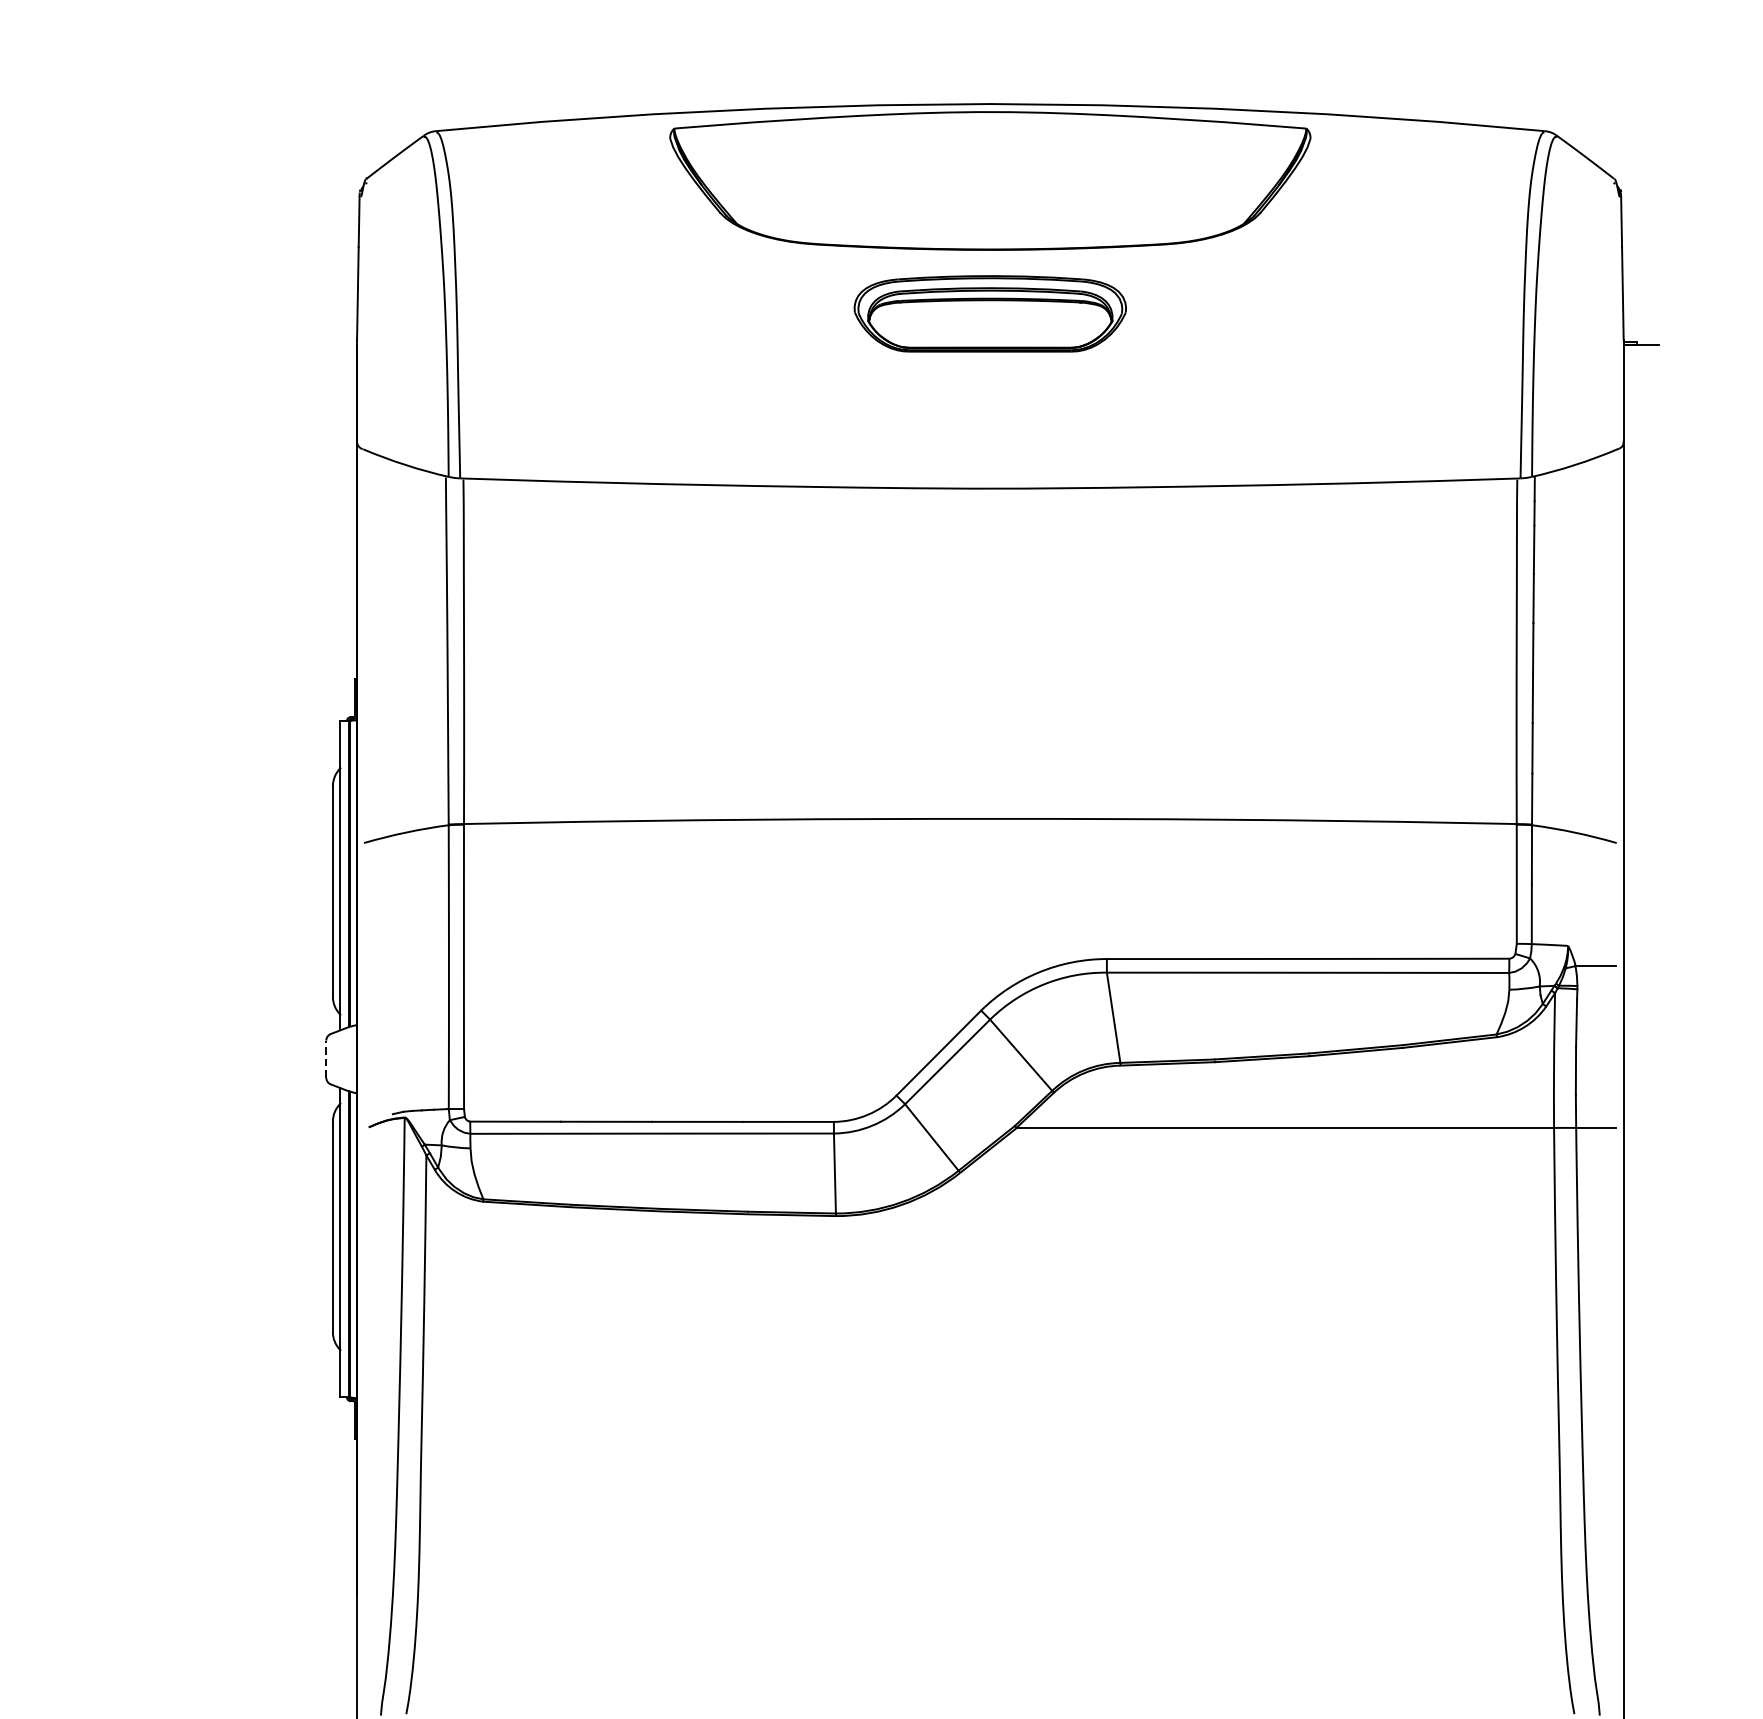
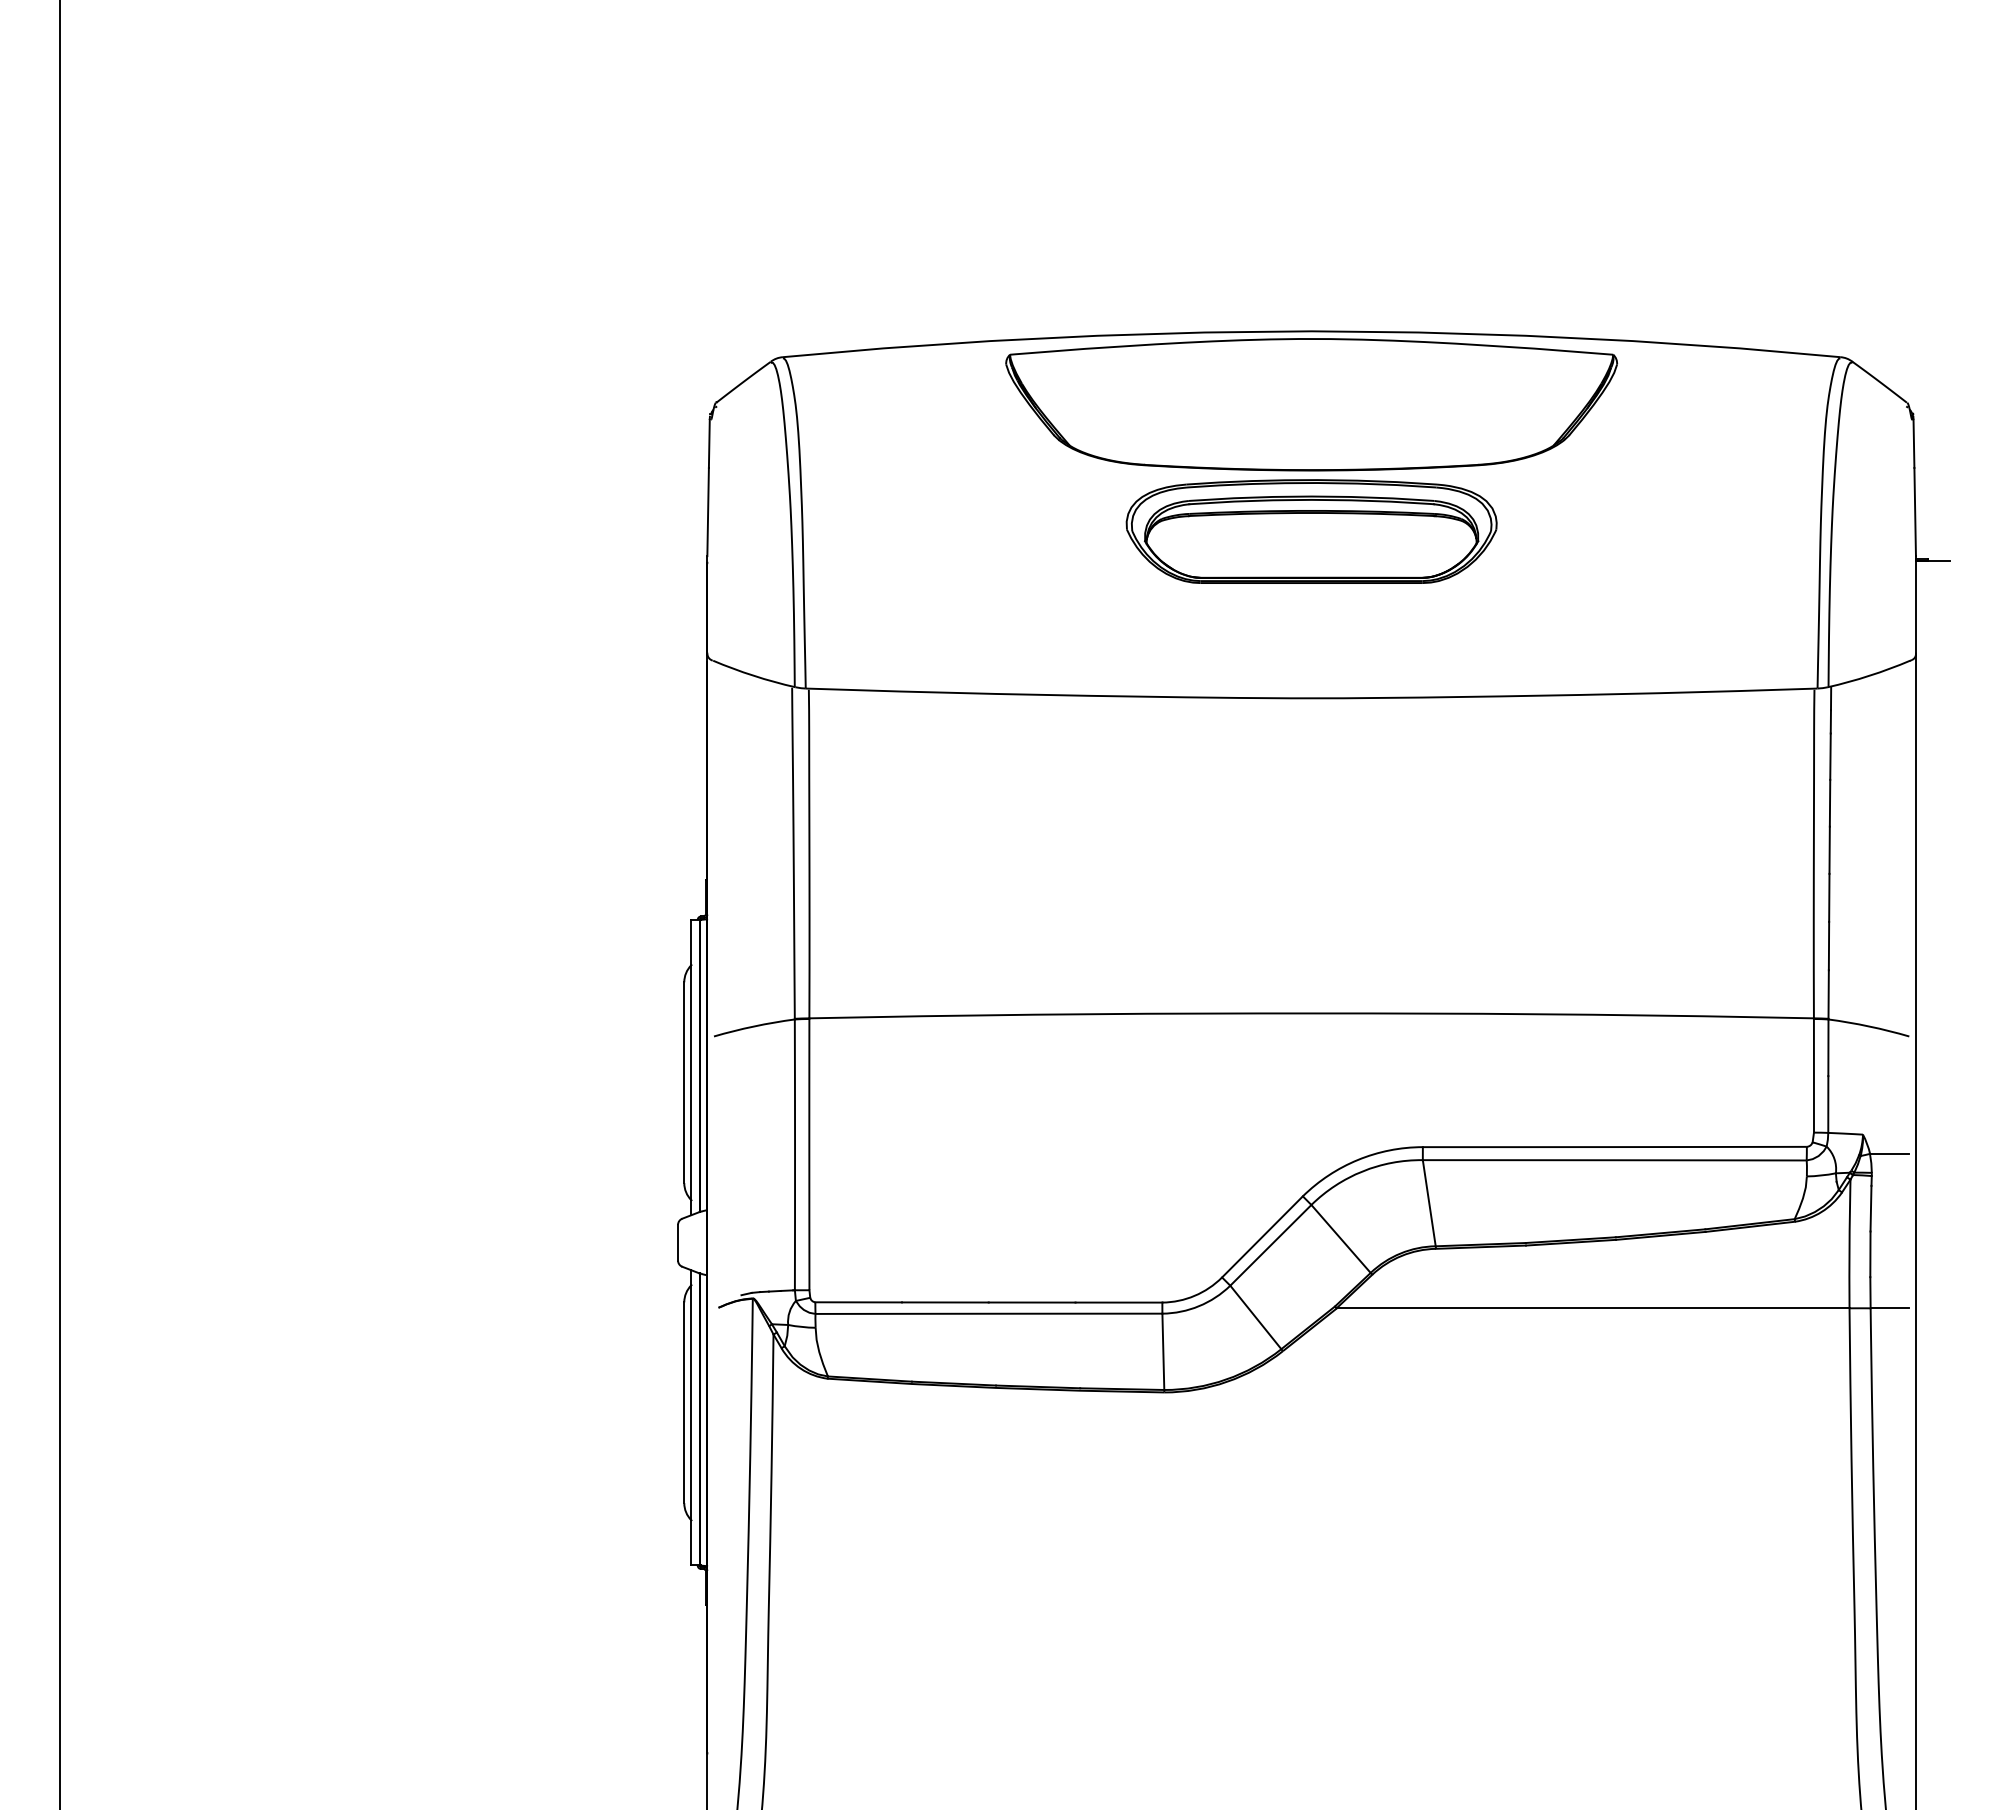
part: (990, 313) -> (1311, 531), size x1.43
line: (326, 1058) -> (678, 1242), dashed -> solid

